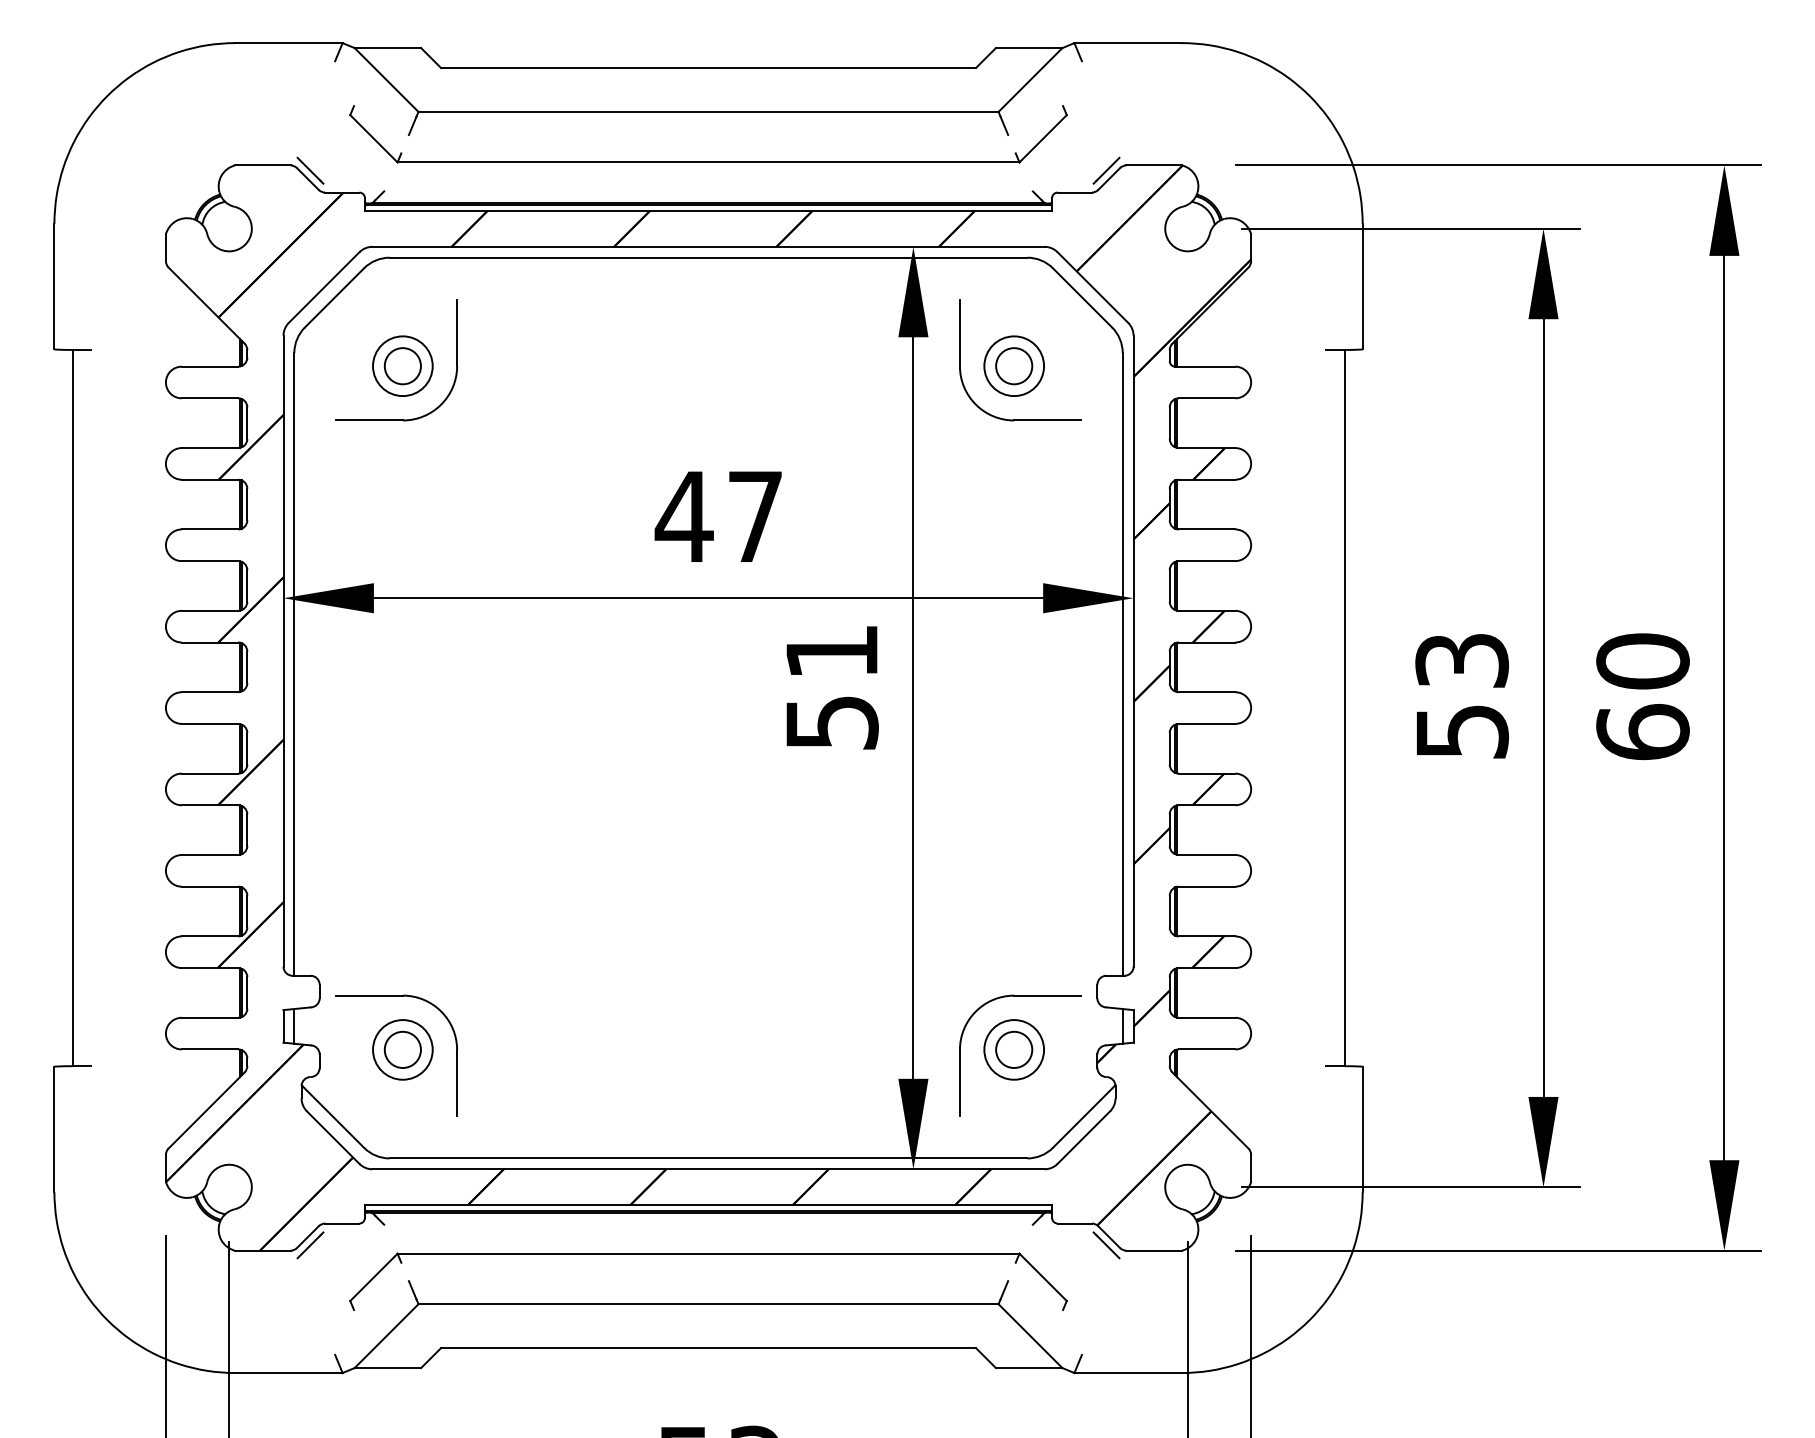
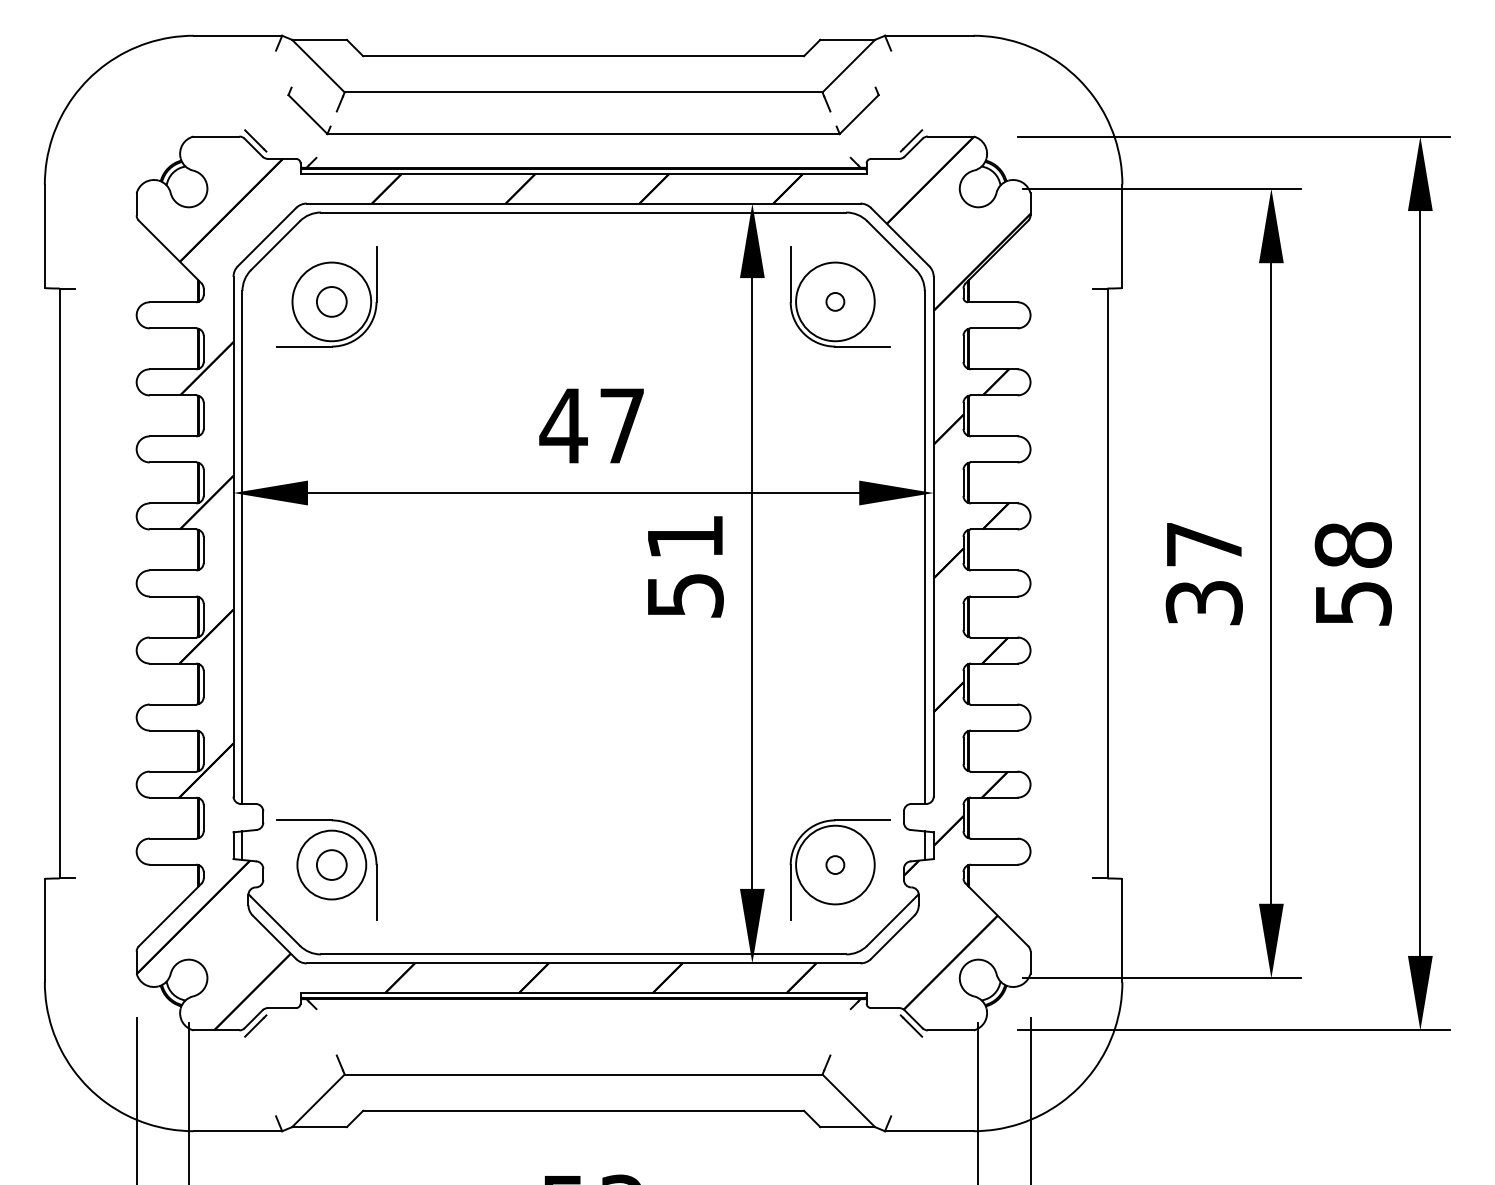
circle: (402, 366) -> (331, 302), size x1.6
circle: (1014, 366) -> (835, 302), size x0.6
circle: (1014, 366) -> (835, 302), size x1.6
text: (1461, 696) -> (1203, 573), 53 -> 37
text: (1642, 696) -> (1352, 573), 60 -> 58
circle: (402, 1049) -> (331, 864), size x1.4
circle: (1014, 1049) -> (835, 864), size x0.6
circle: (1014, 1049) -> (835, 864), size x1.6
part: (708, 1254) -> (583, 1033), removed

